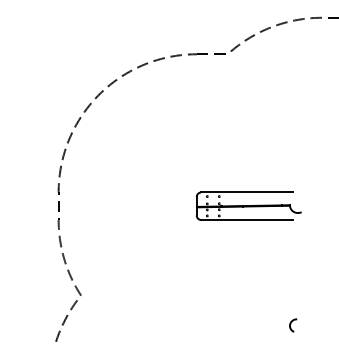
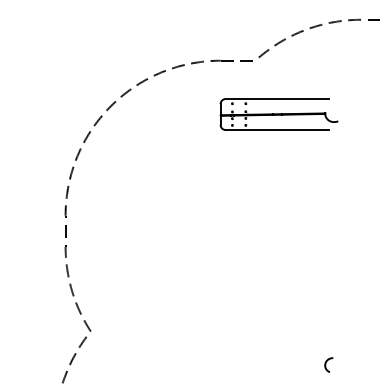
part: (248, 205) -> (278, 113), moved

